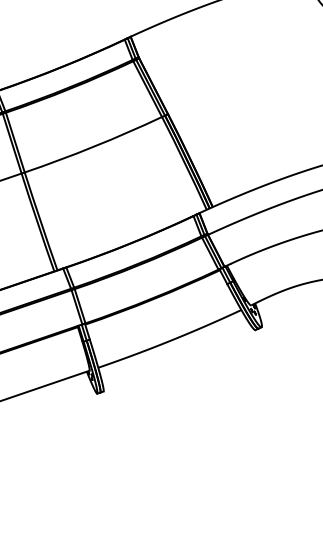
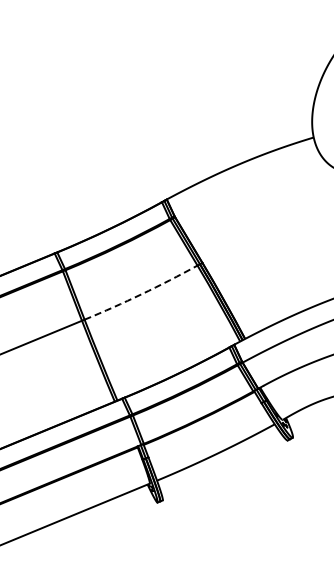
arc: (93, 146) -> (141, 294), solid -> dashed

